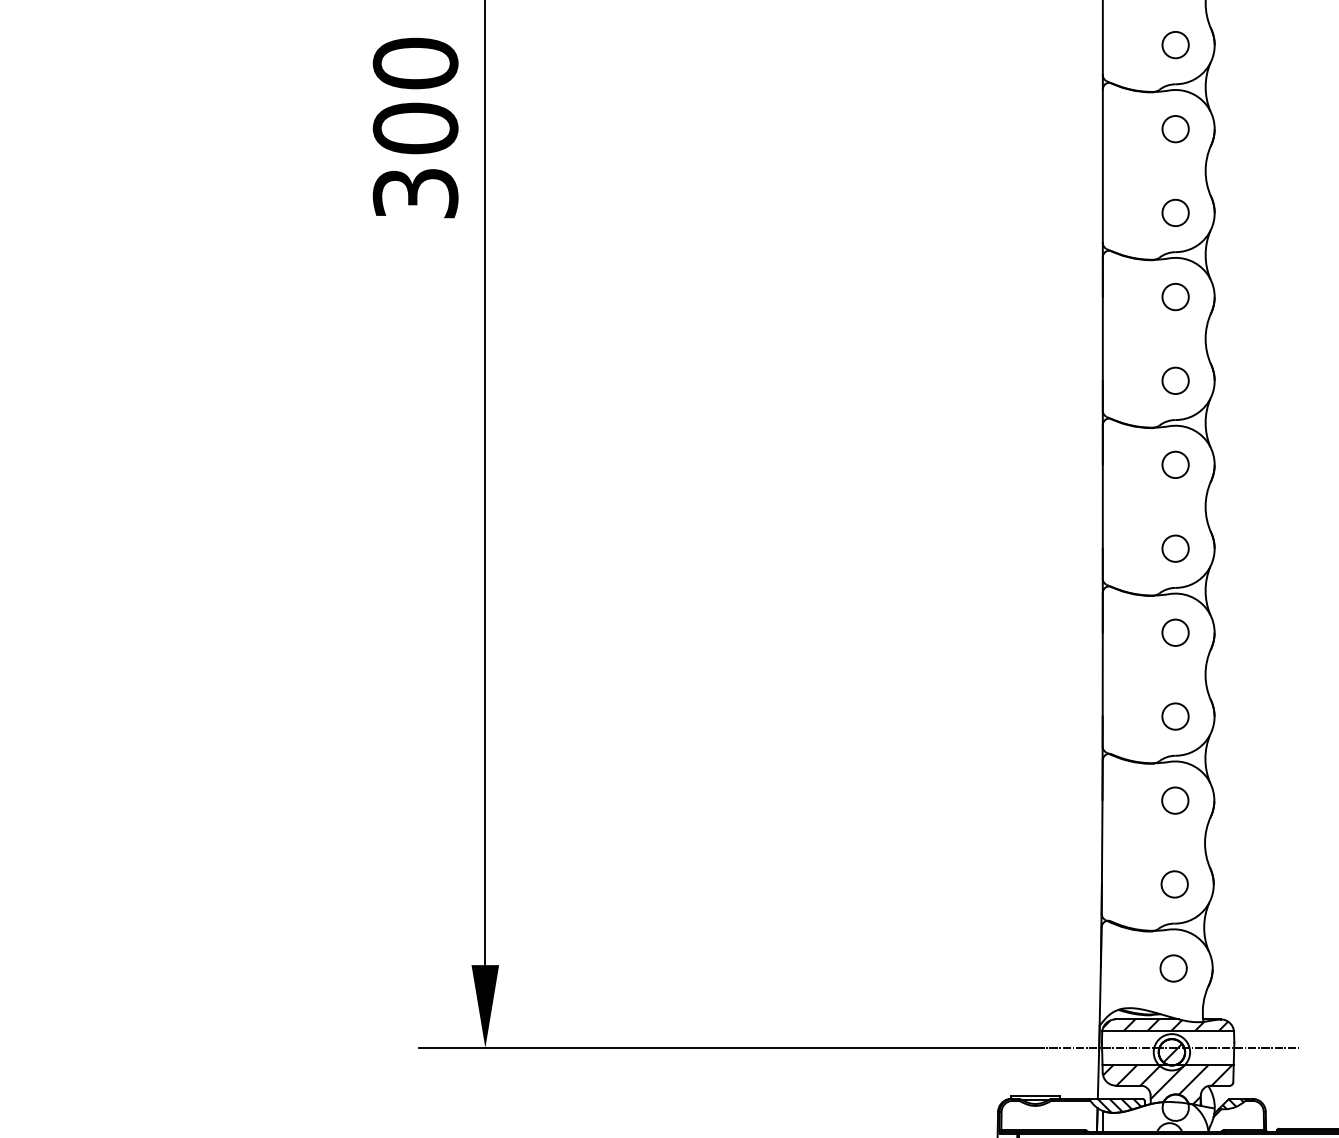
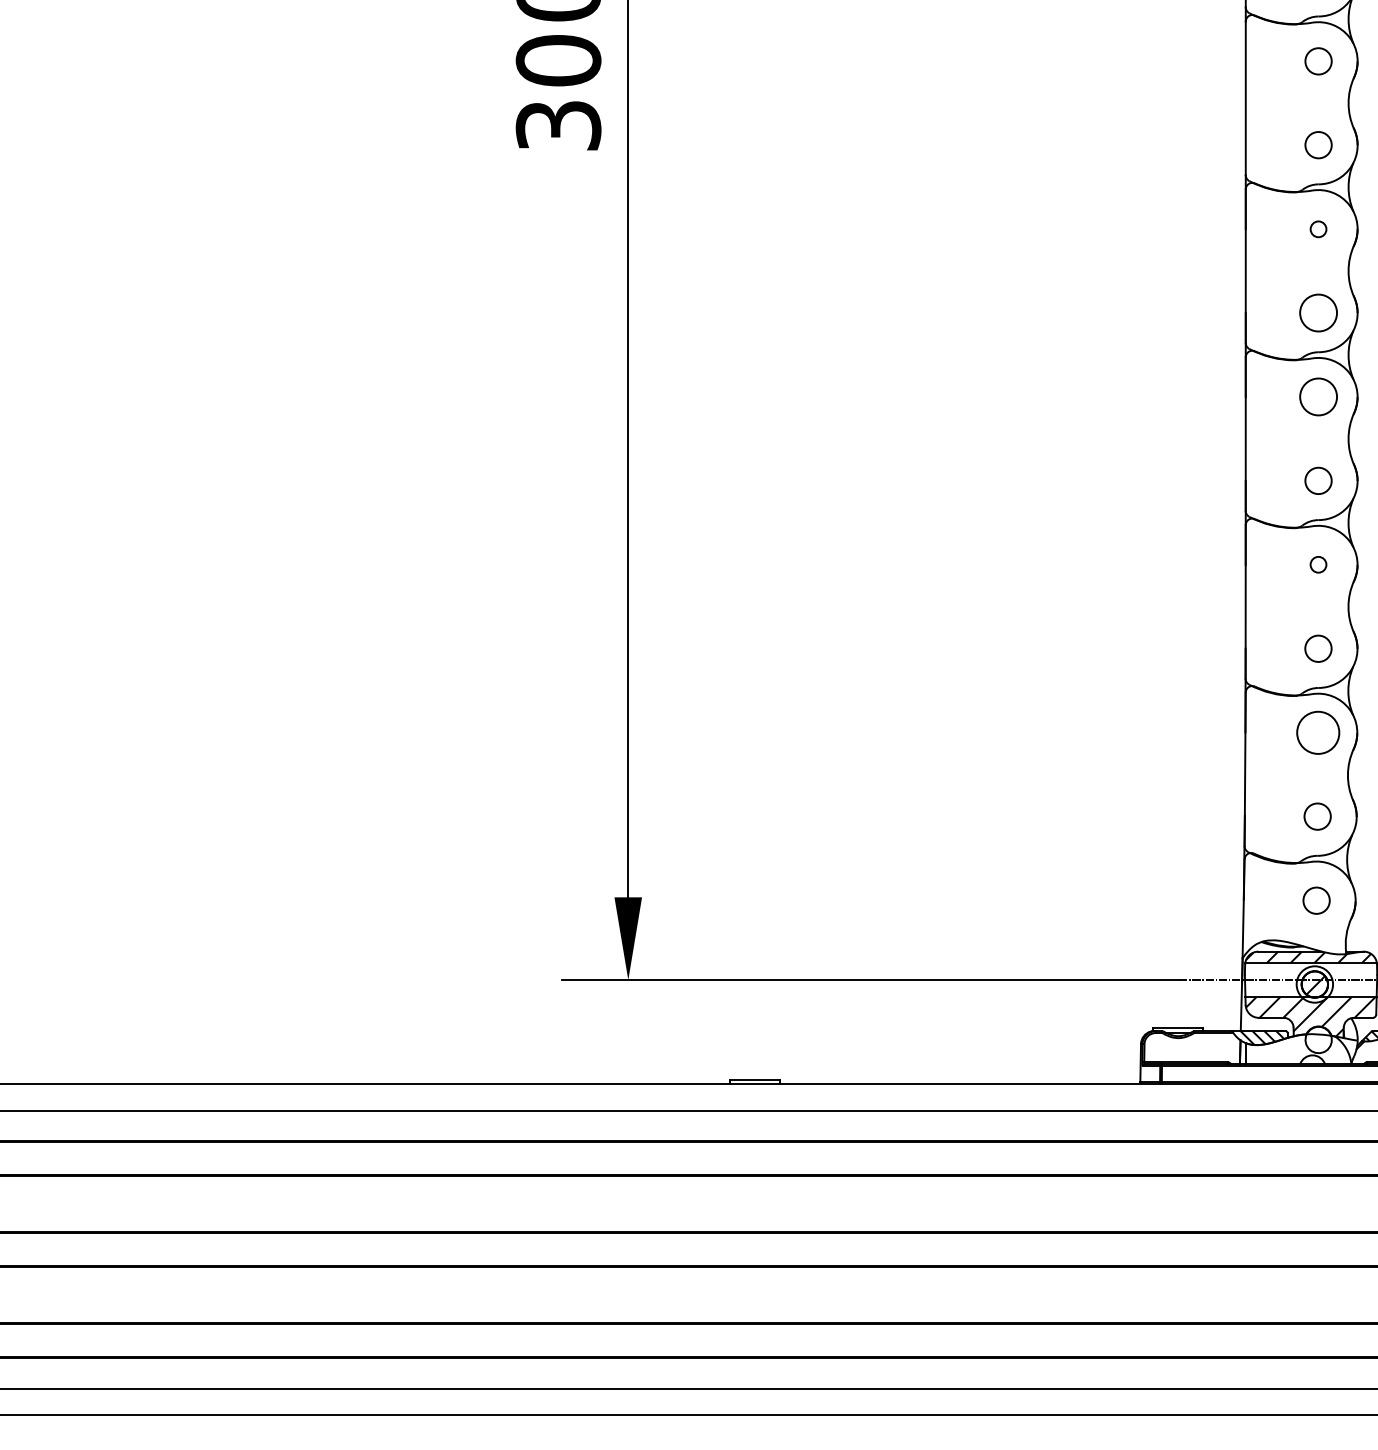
circle: (1175, 297) -> (1318, 229), size x0.6
circle: (1175, 380) -> (1318, 312), size x1.4
circle: (1175, 465) -> (1318, 397), size x1.4
circle: (1175, 632) -> (1318, 564), size x0.6
circle: (1175, 800) -> (1318, 732), size x1.6

